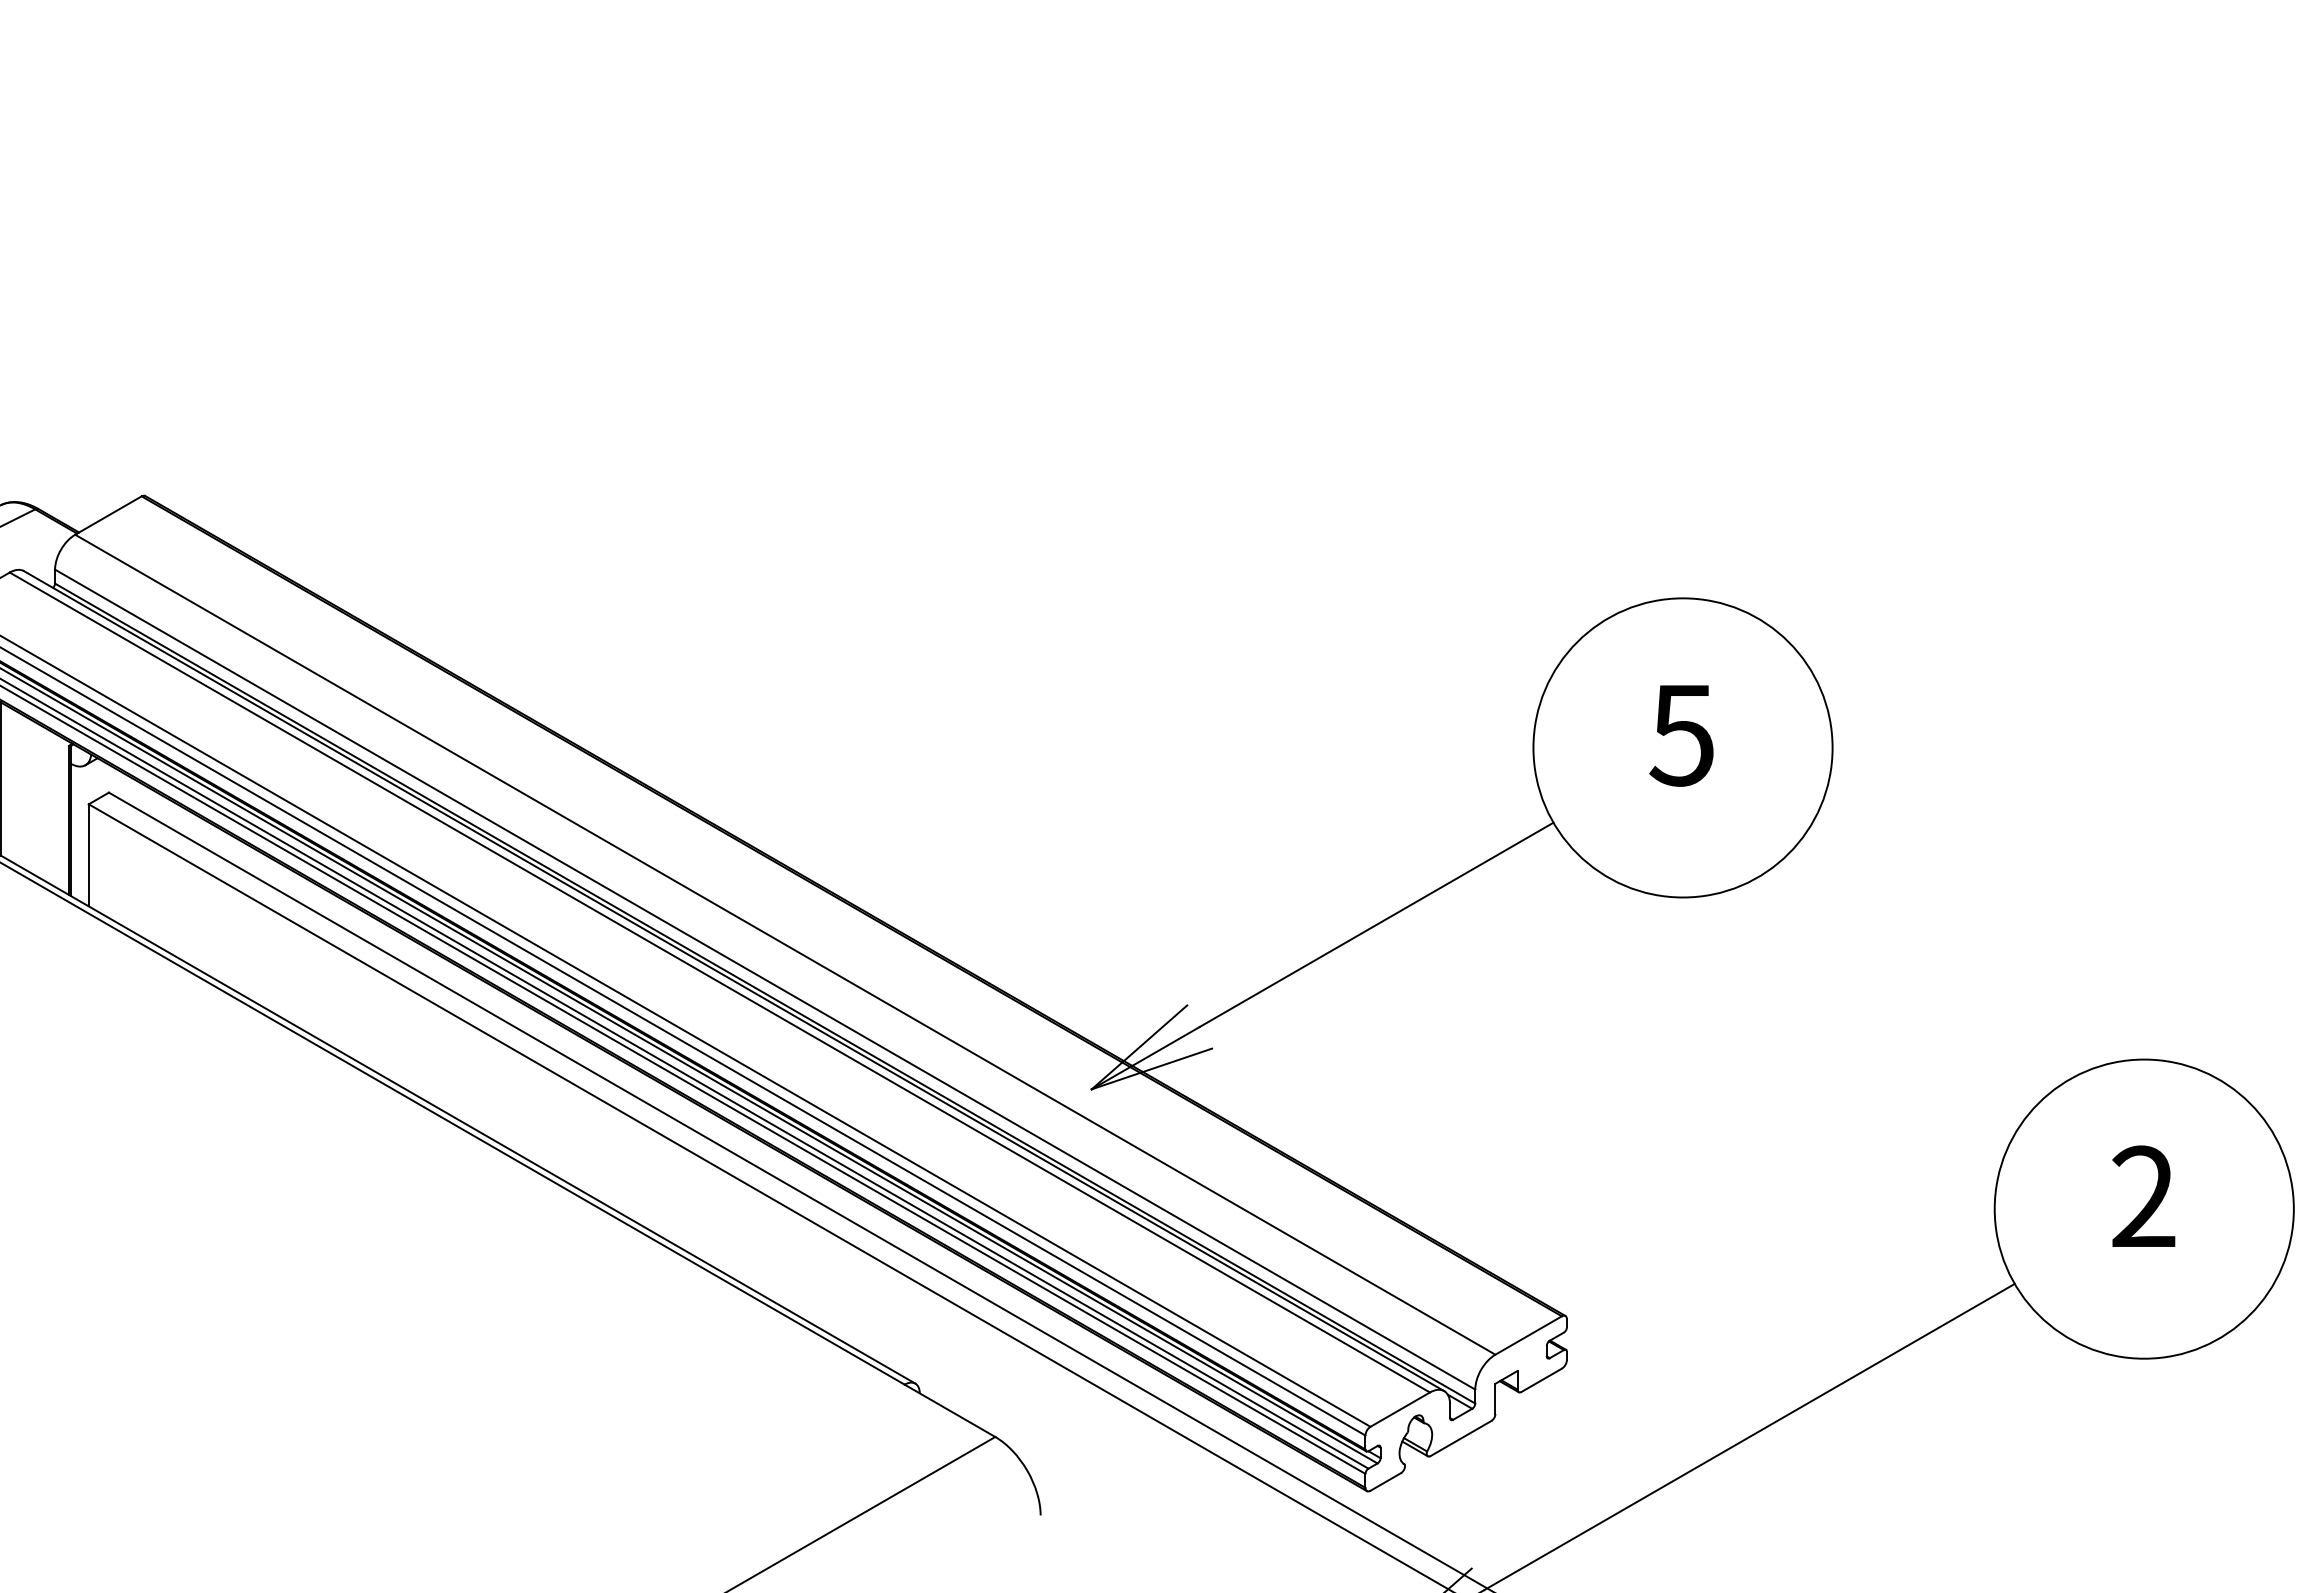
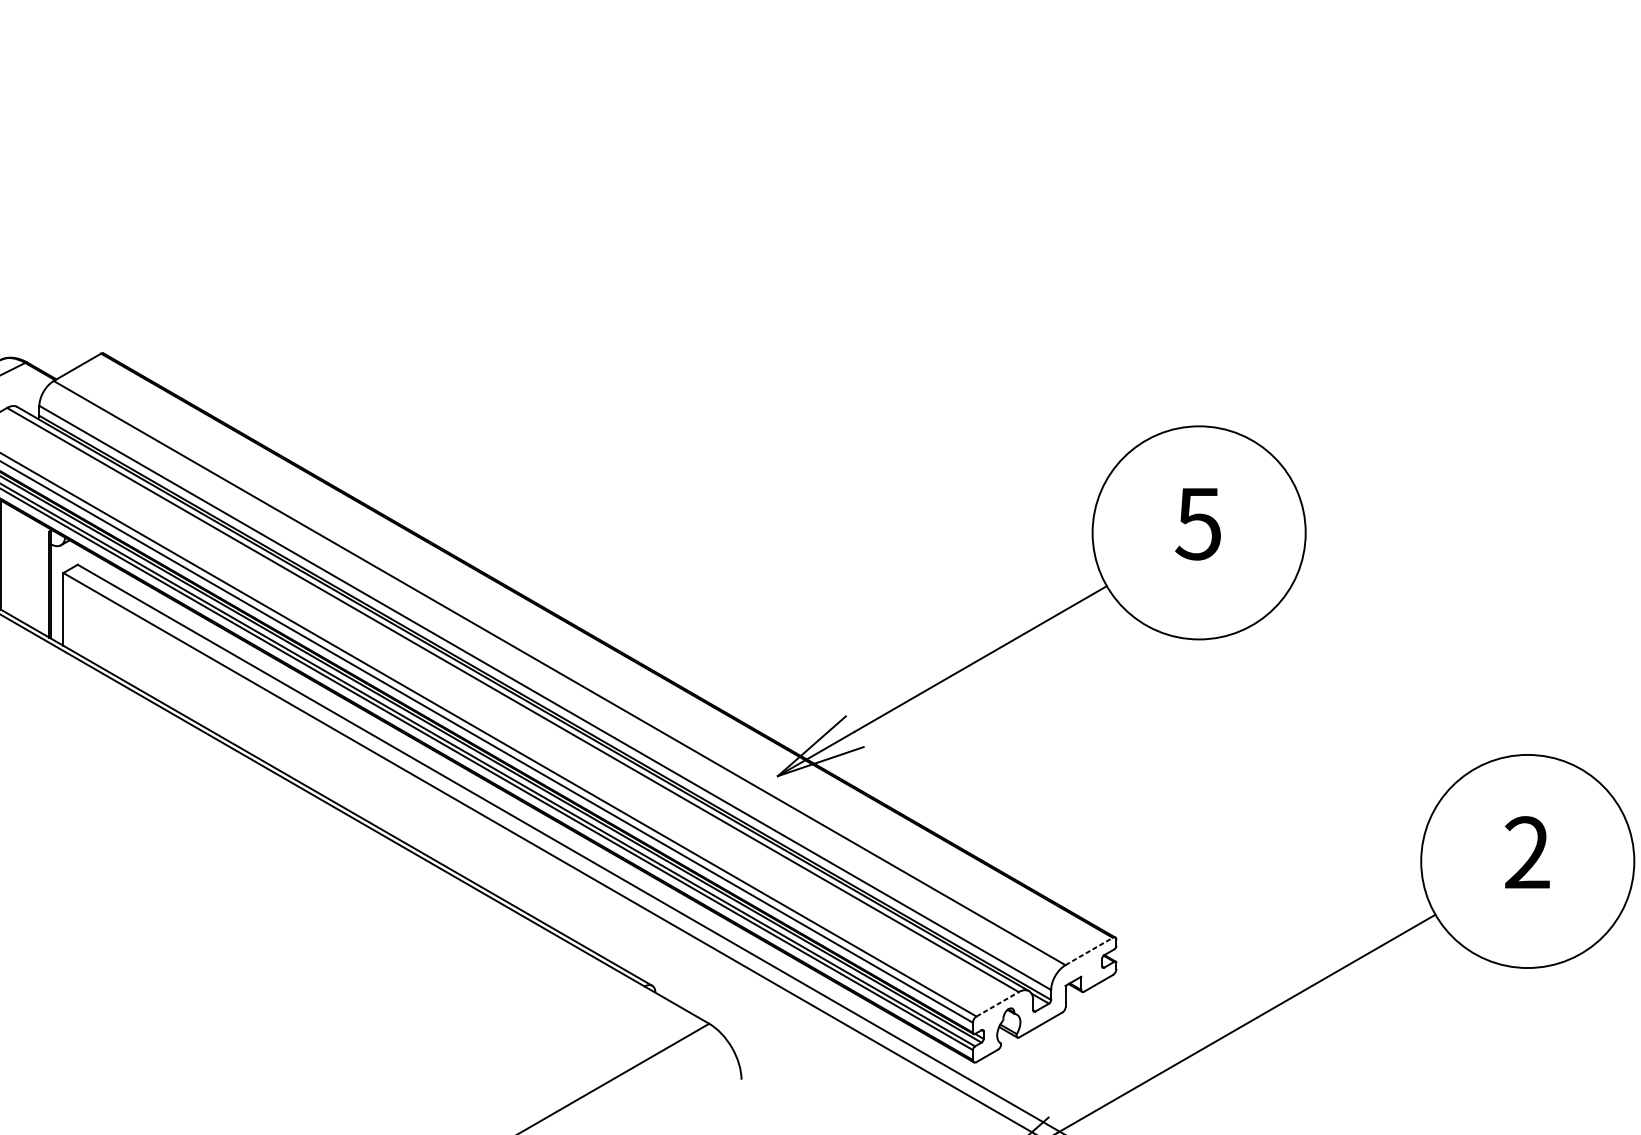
line: (1529, 1335) -> (1089, 951), solid -> dashed
line: (1400, 1409) -> (997, 1004), solid -> dashed

